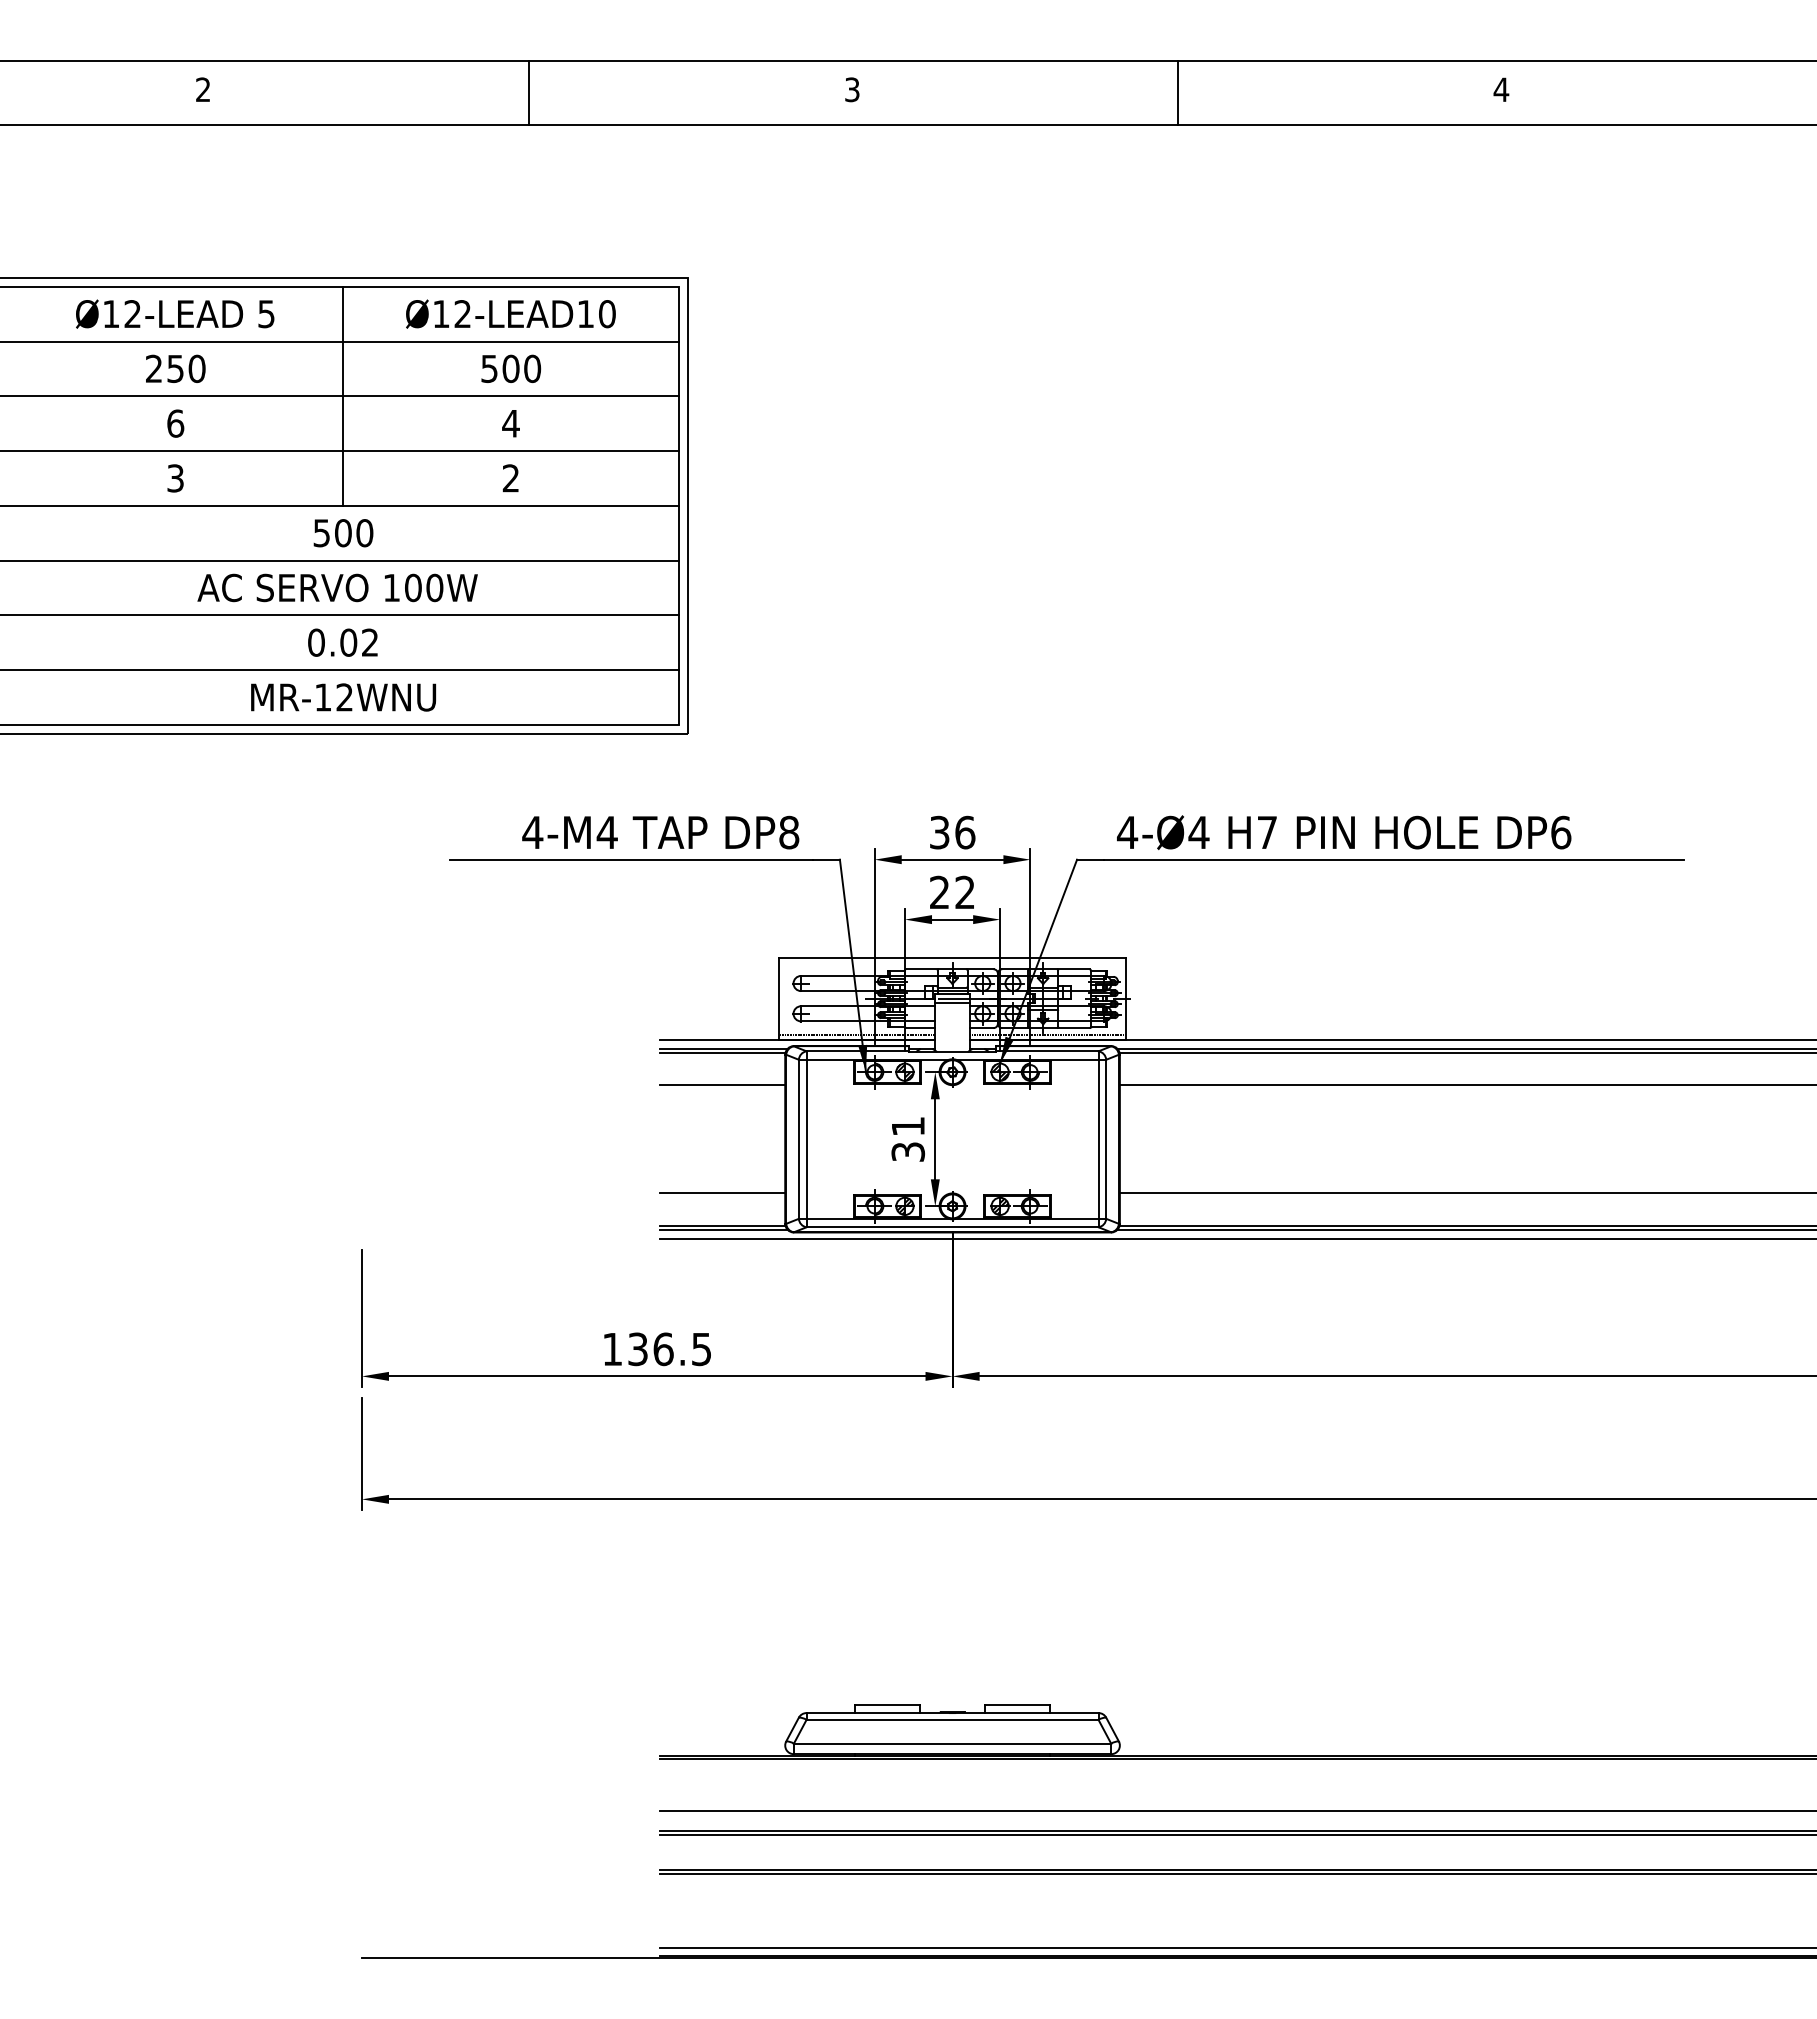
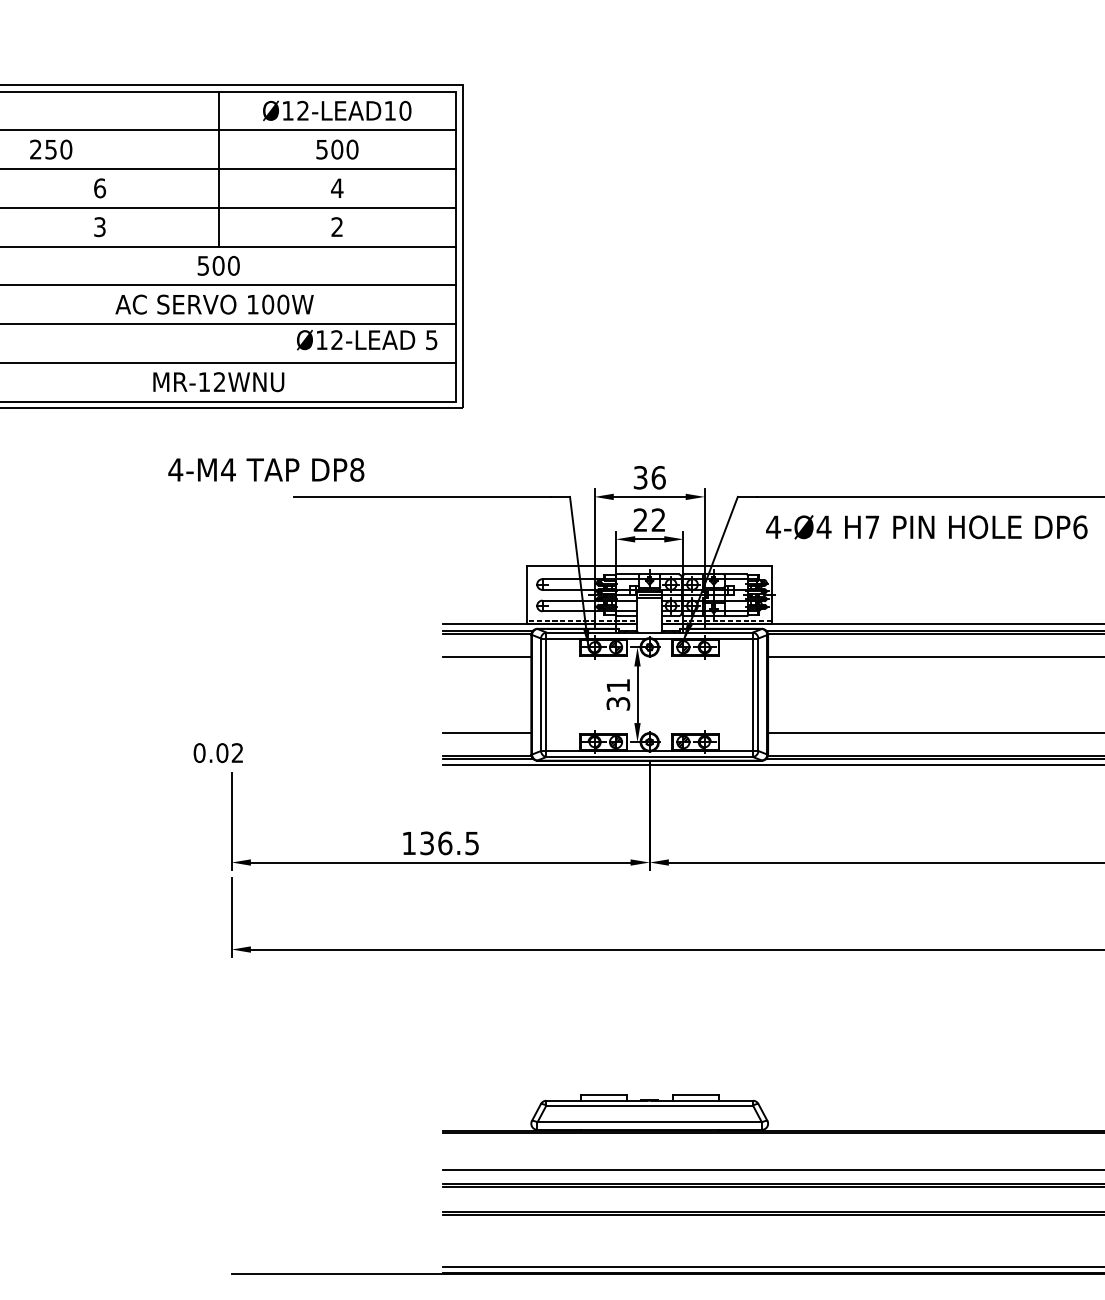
text: (175, 313) -> (367, 339), moved
text: (175, 368) -> (51, 149), moved
text: (342, 642) -> (218, 752), moved
text: (660, 832) -> (266, 469), moved
text: (1344, 832) -> (927, 527), moved

